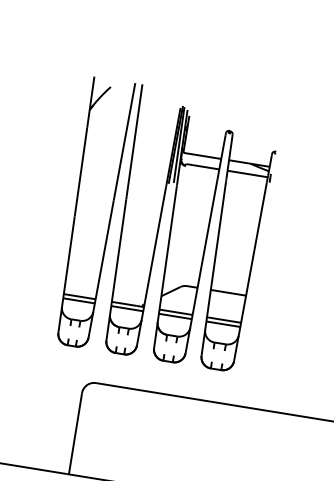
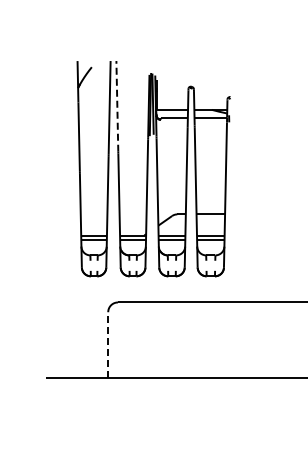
line: (134, 139) -> (117, 105), solid -> dashed
line: (75, 434) -> (108, 345), solid -> dashed

